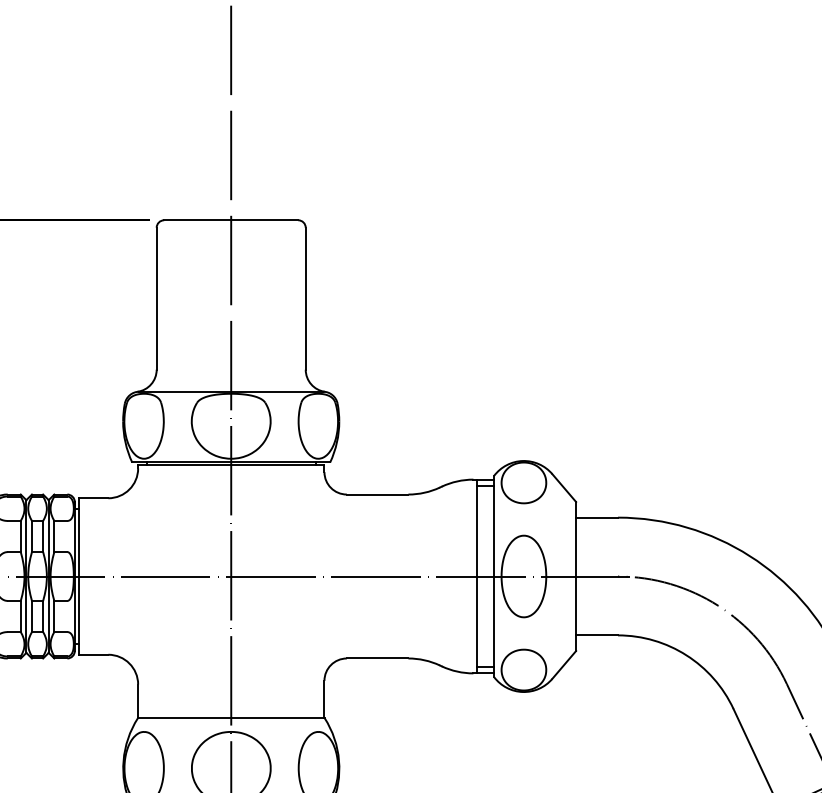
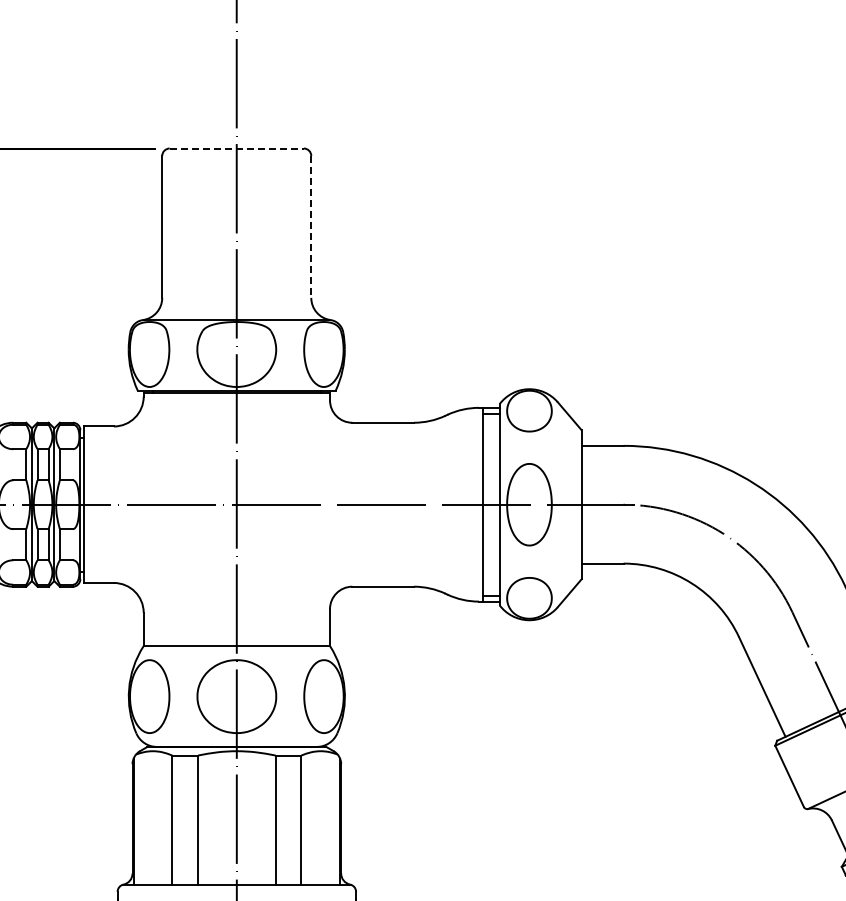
line: (231, 220) -> (237, 148), solid -> dashed
line: (305, 298) -> (311, 226), solid -> dashed

